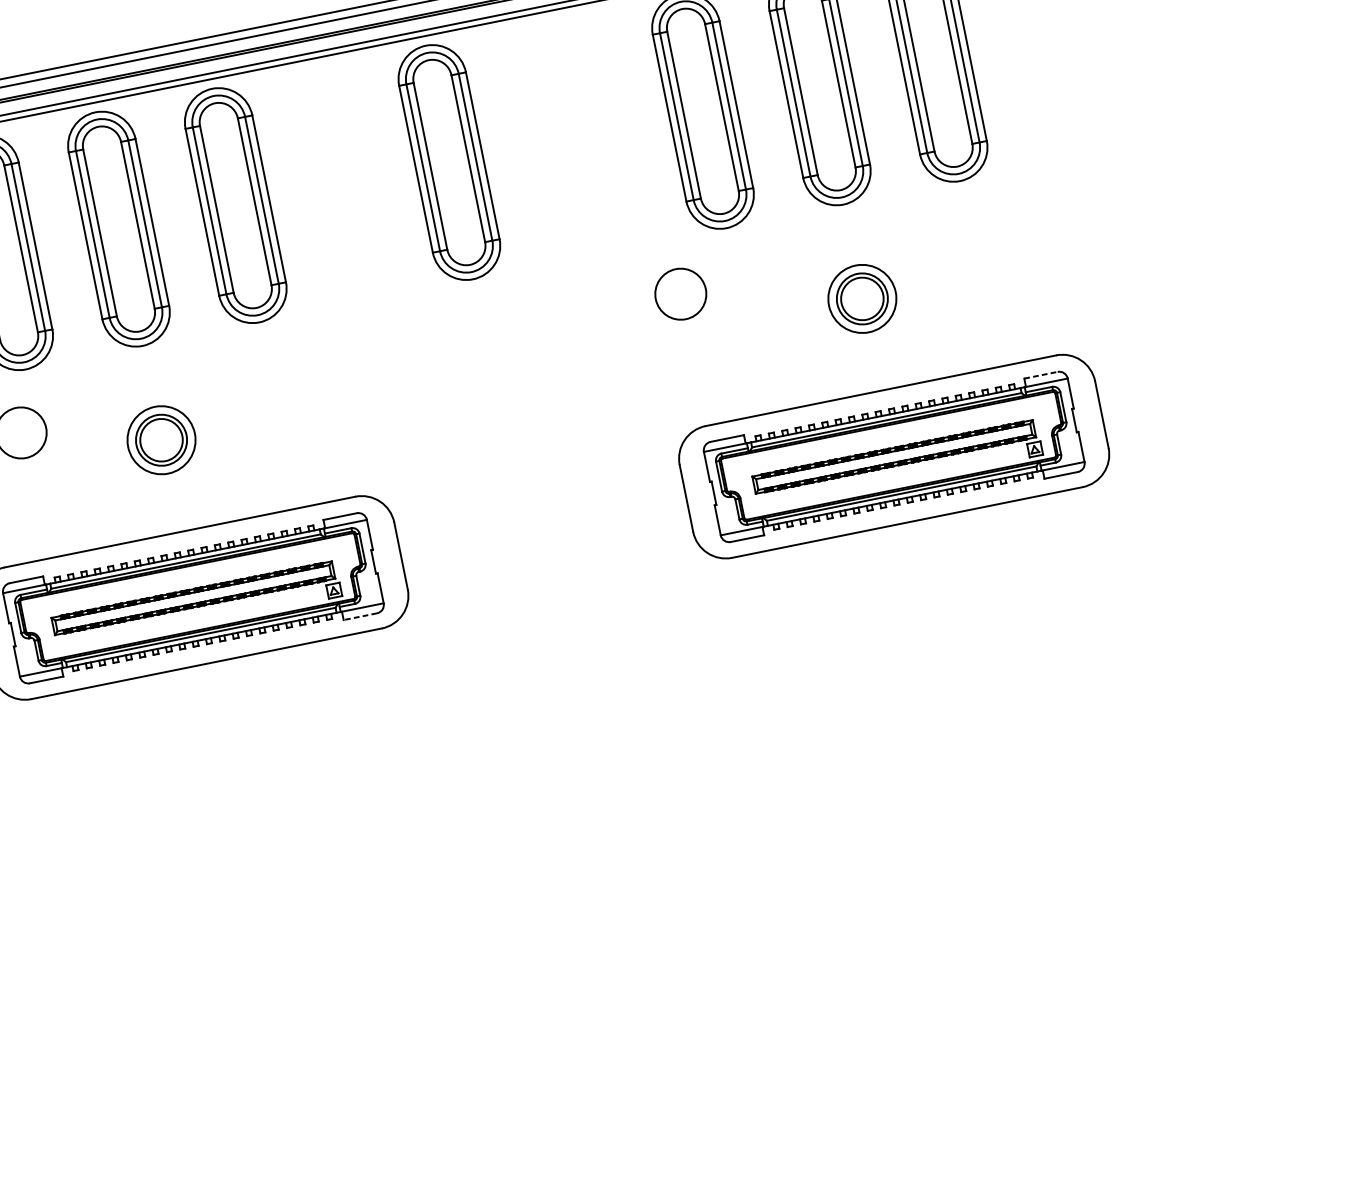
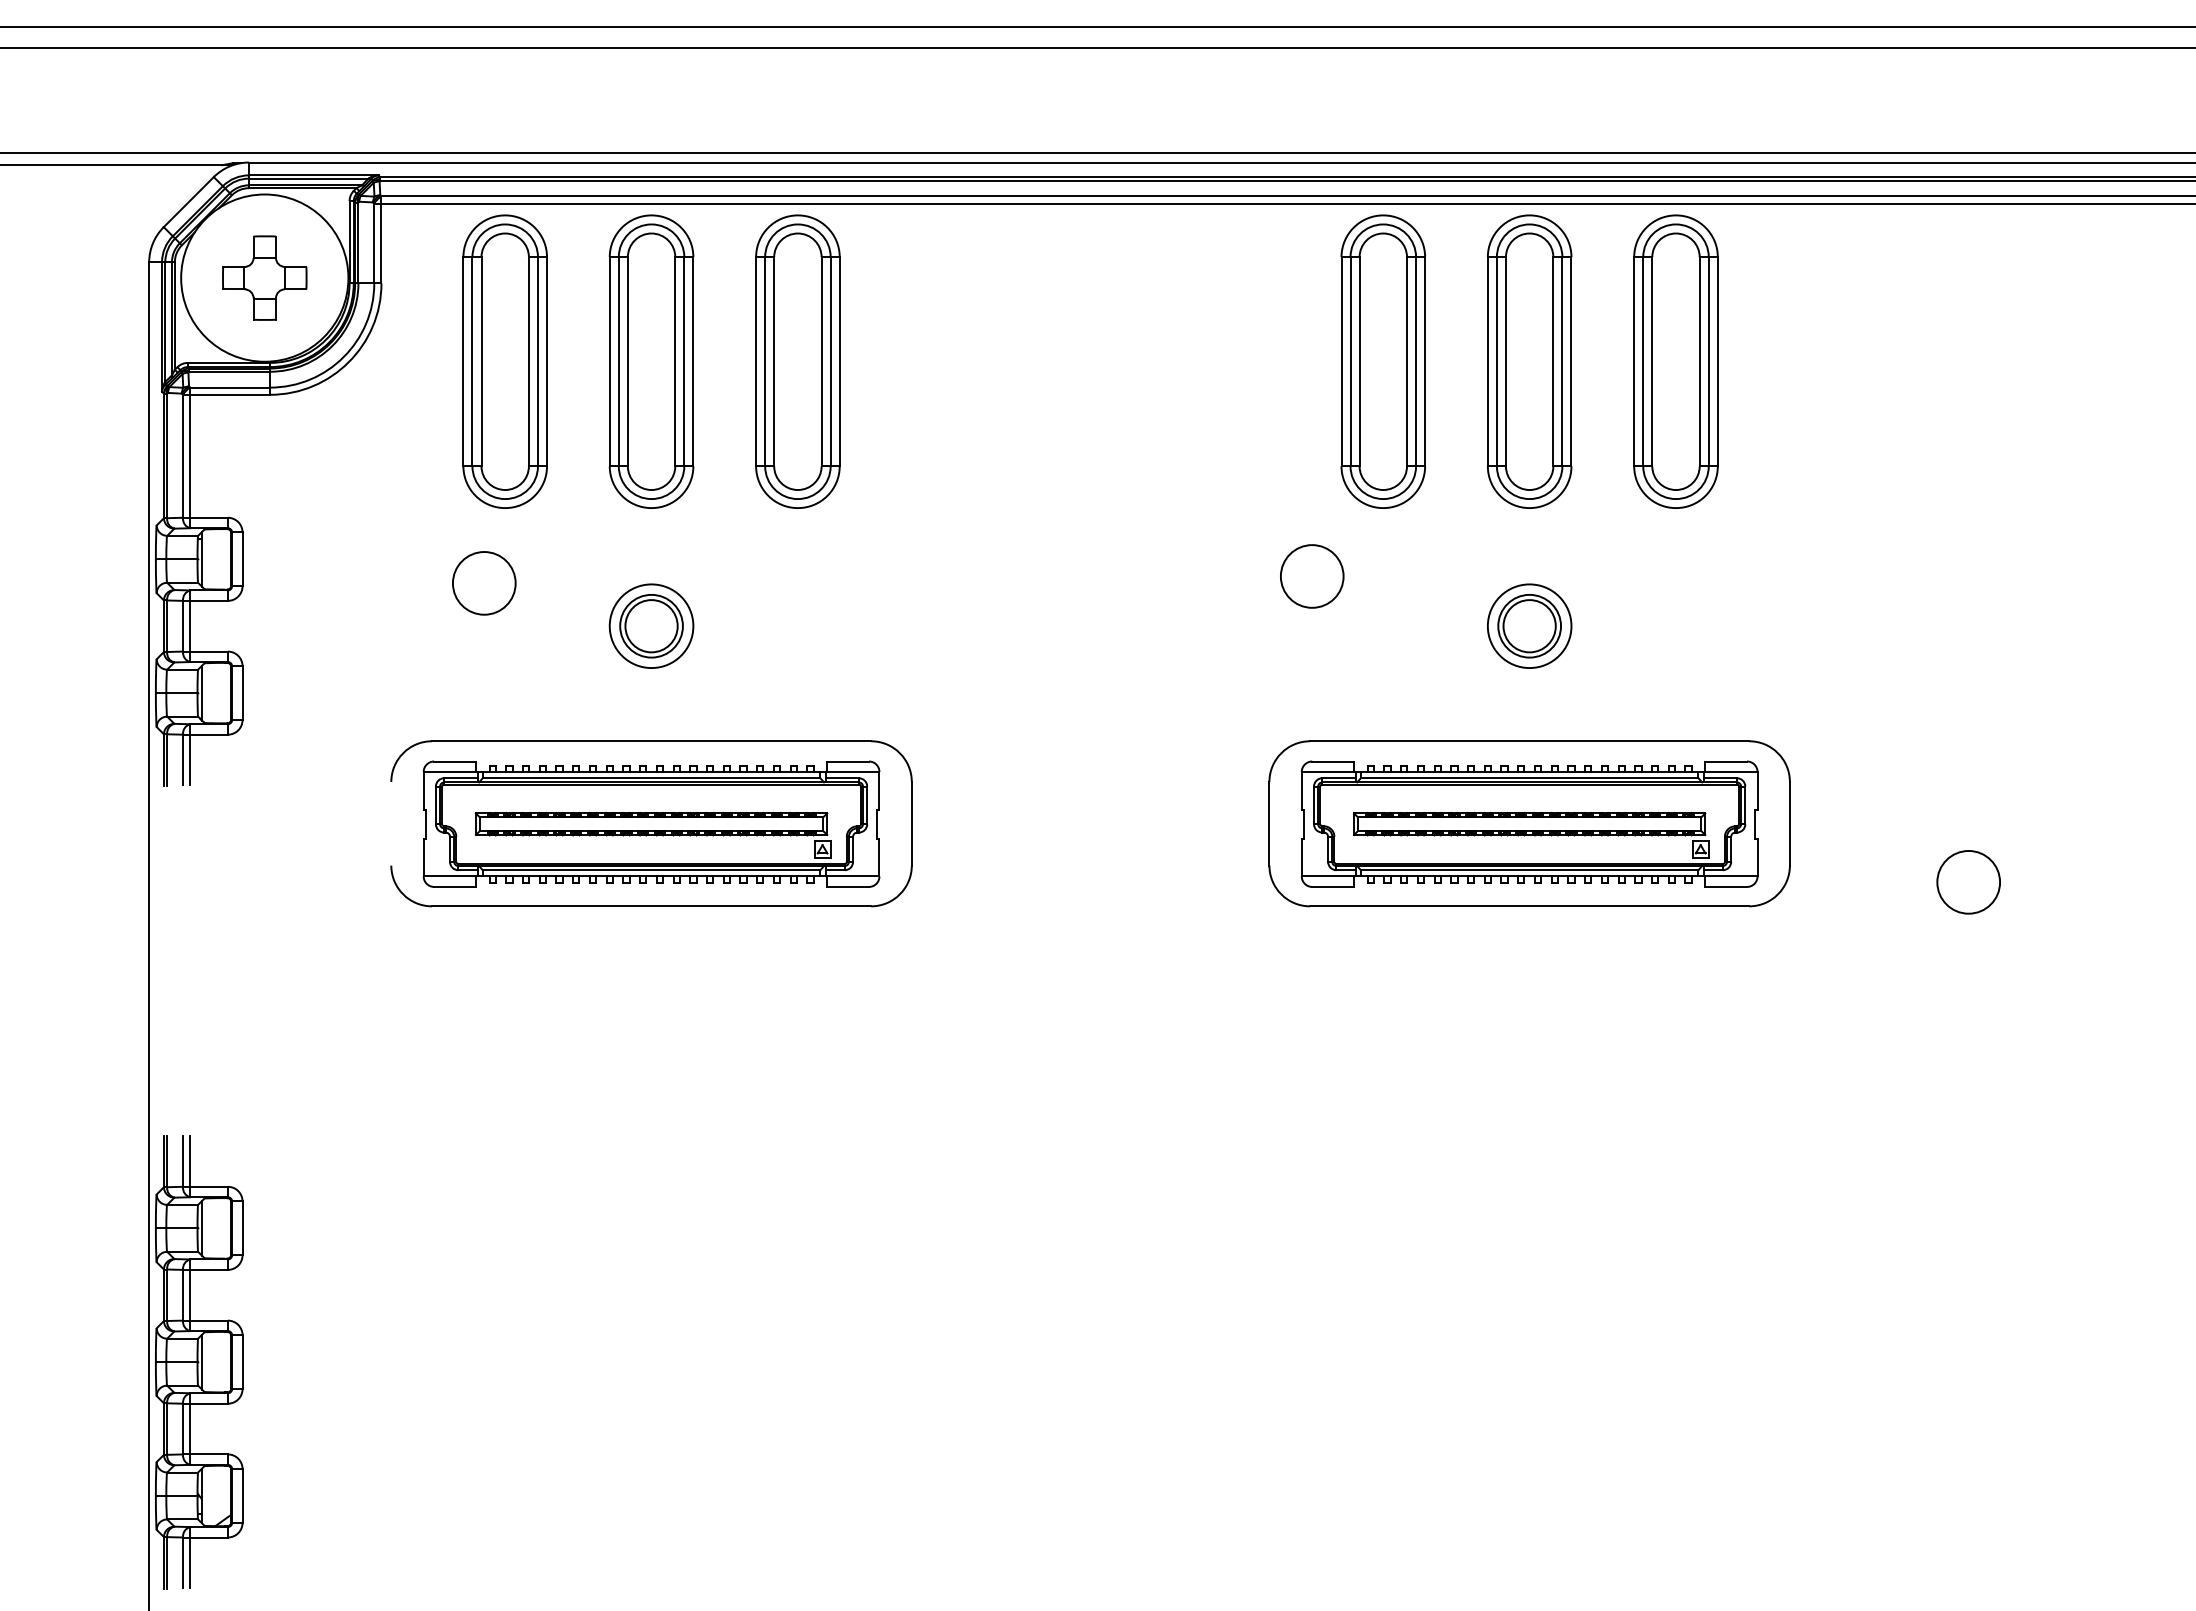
part: (449, 162) -> (1065, 361), removed
line: (1041, 375) -> (1726, 761), dashed -> solid
circle: (1253, 432) -> (1968, 882), added
line: (360, 616) -> (848, 886), dashed -> solid

